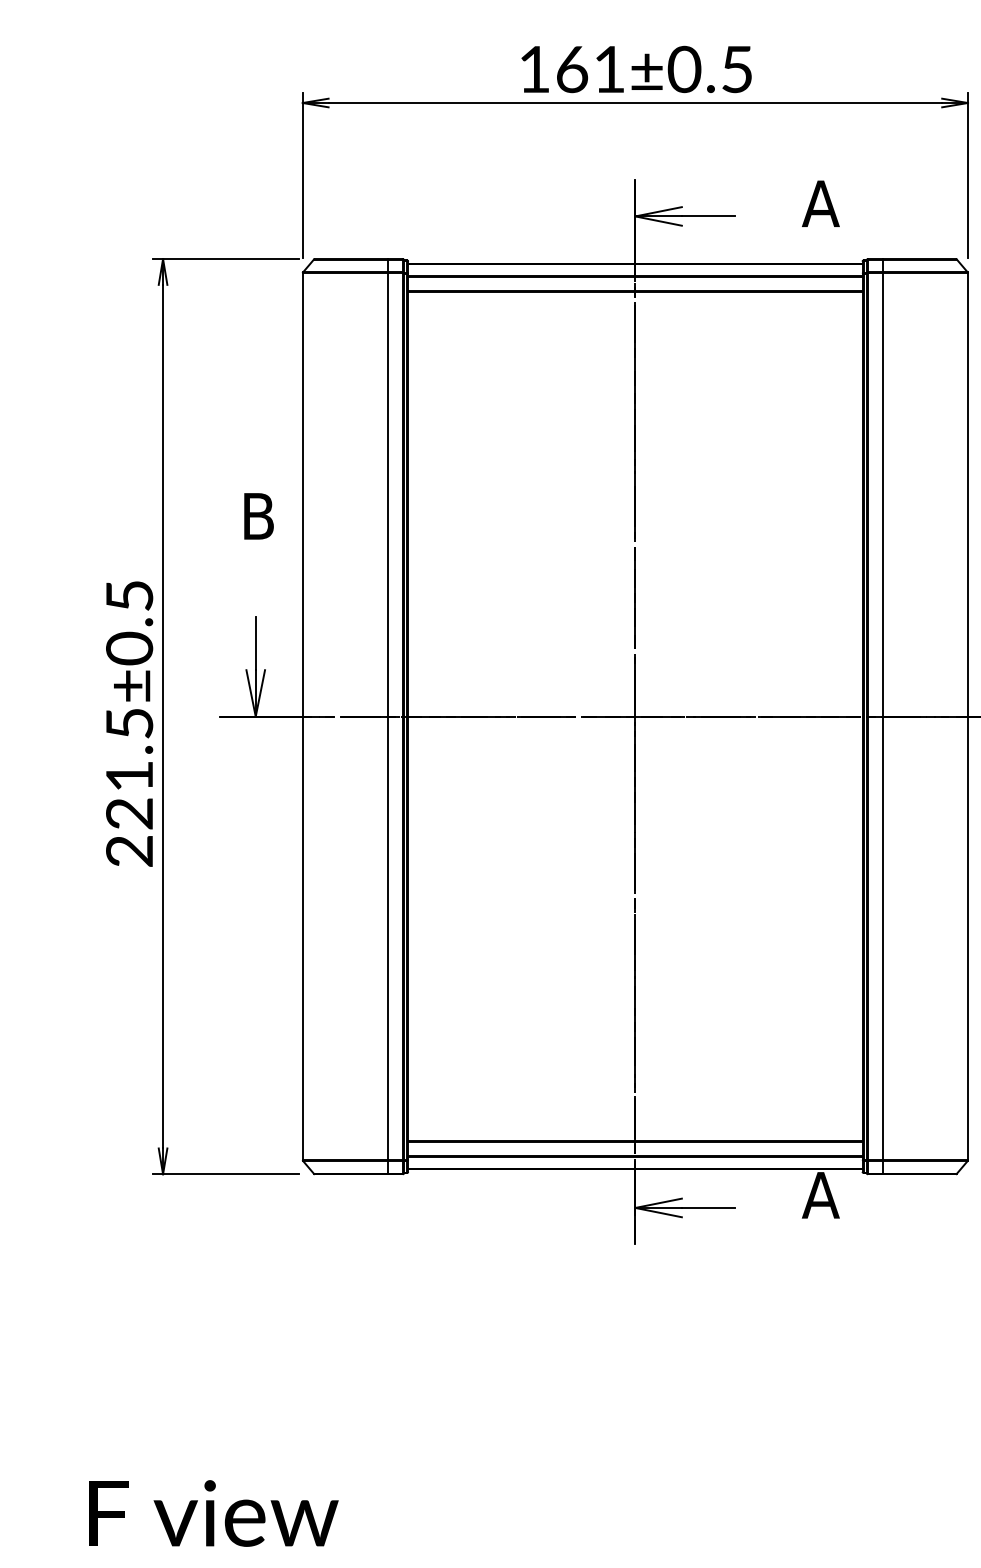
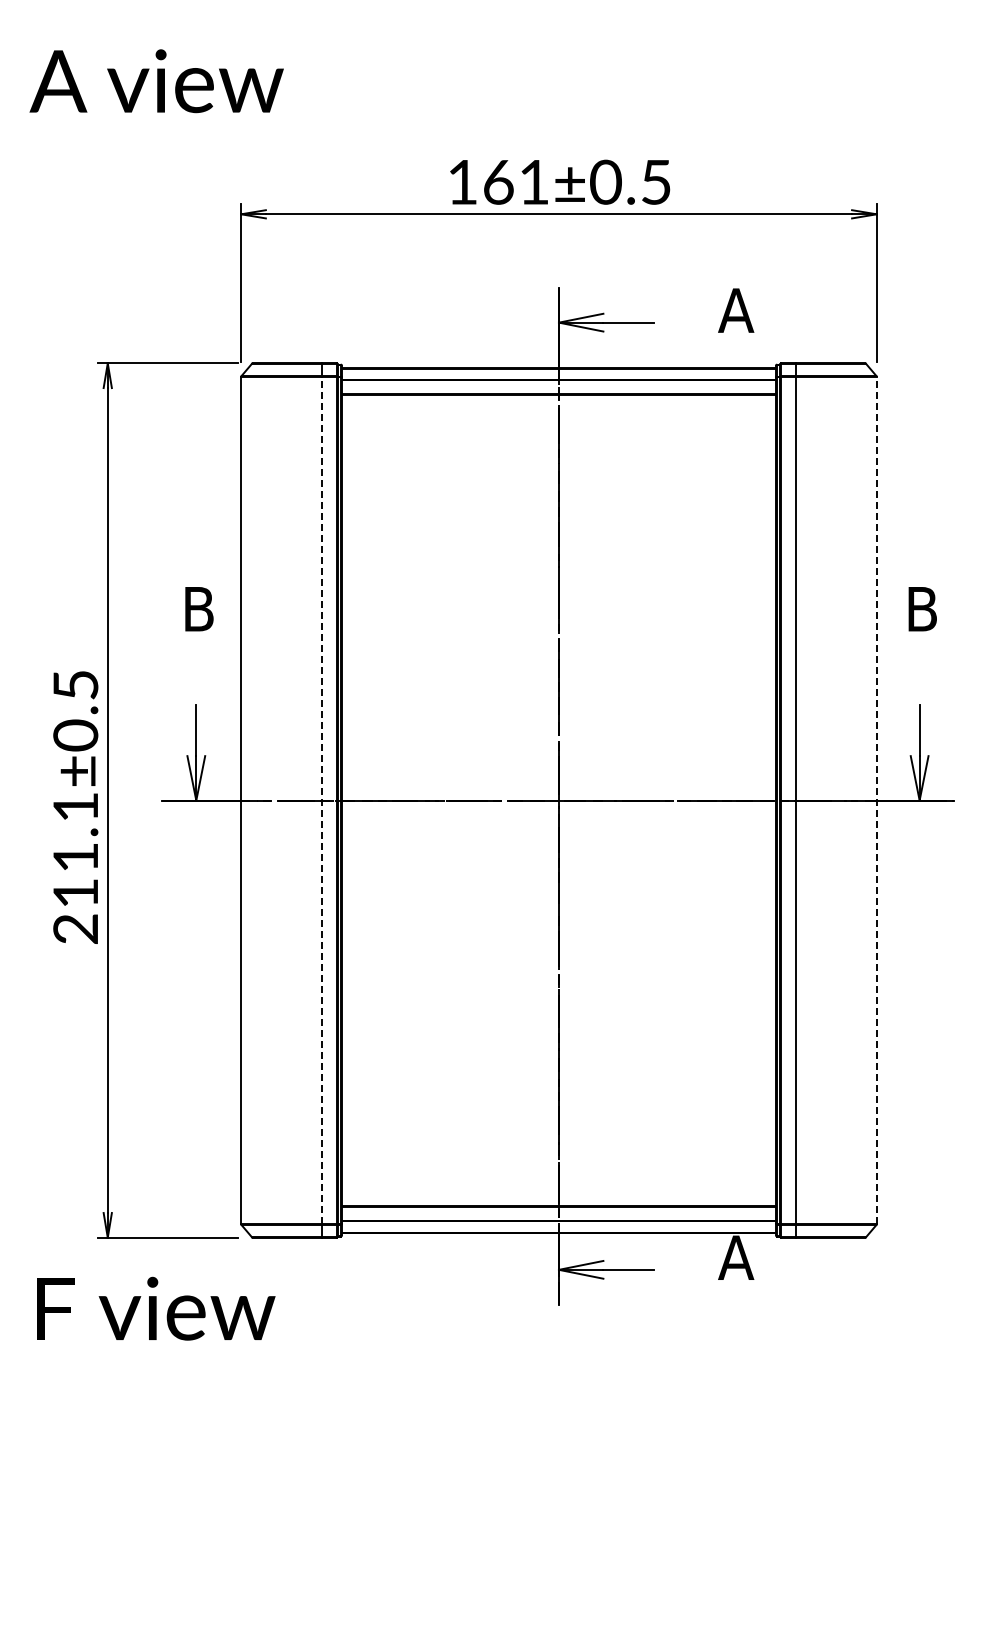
line: (387, 716) -> (322, 800), solid -> dashed
line: (967, 716) -> (876, 800), solid -> dashed
text: (129, 768) -> (75, 850), 221.5±0.5 -> 211.1±0.5
text: (214, 1513) -> (156, 1308), moved

